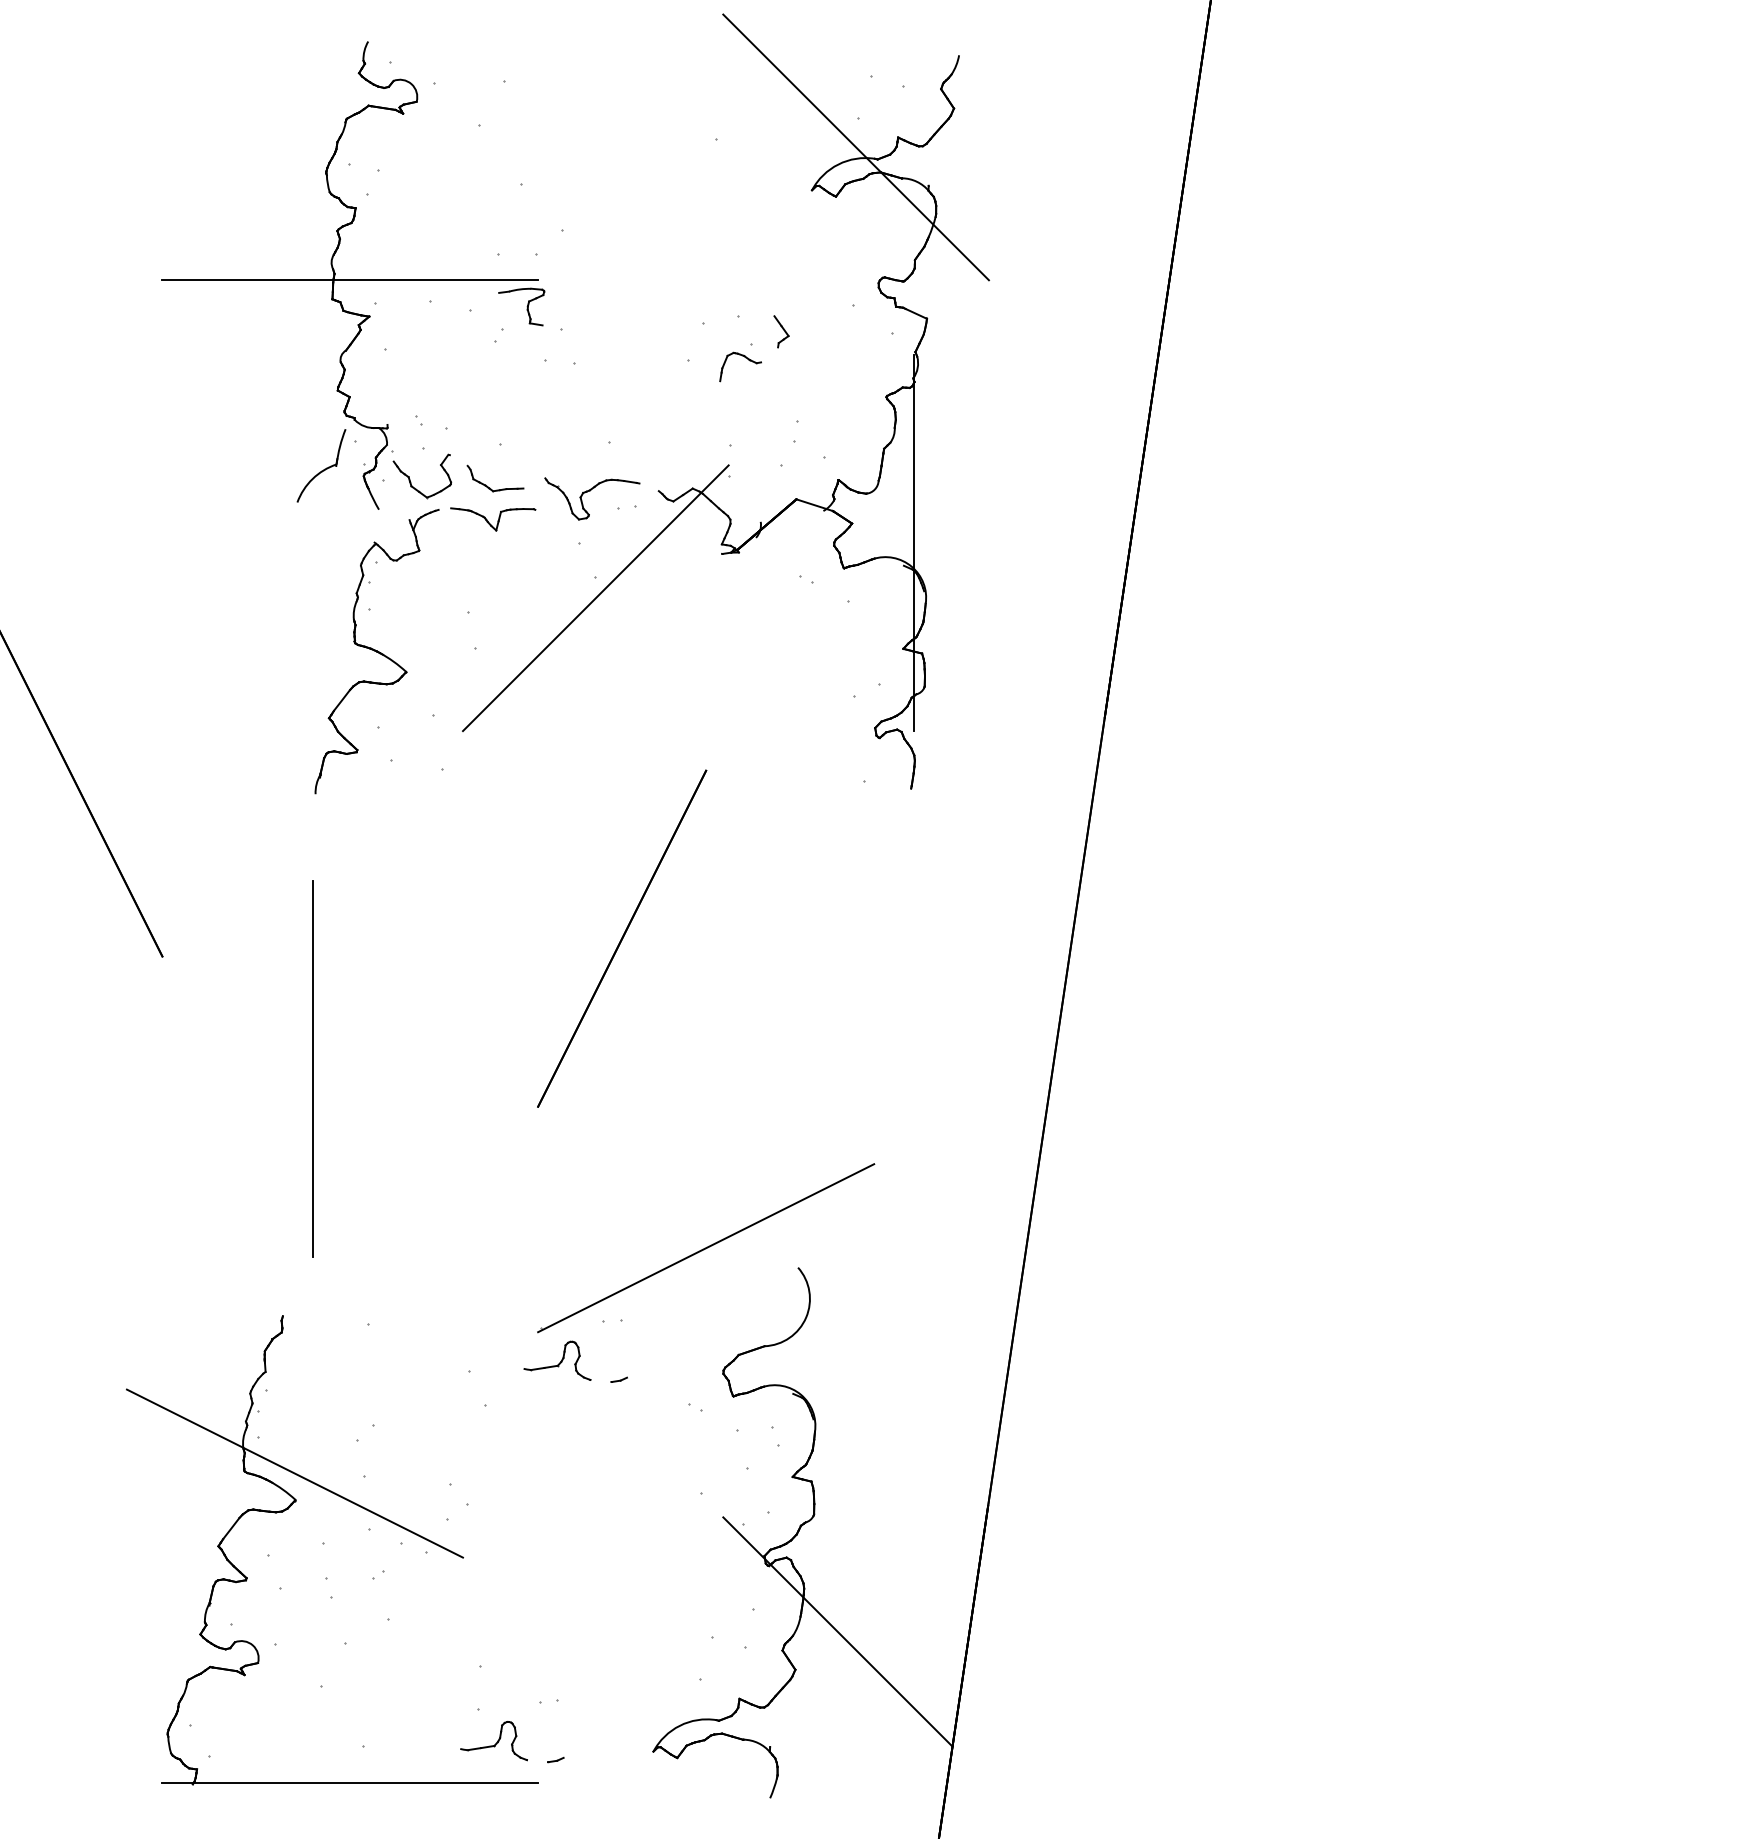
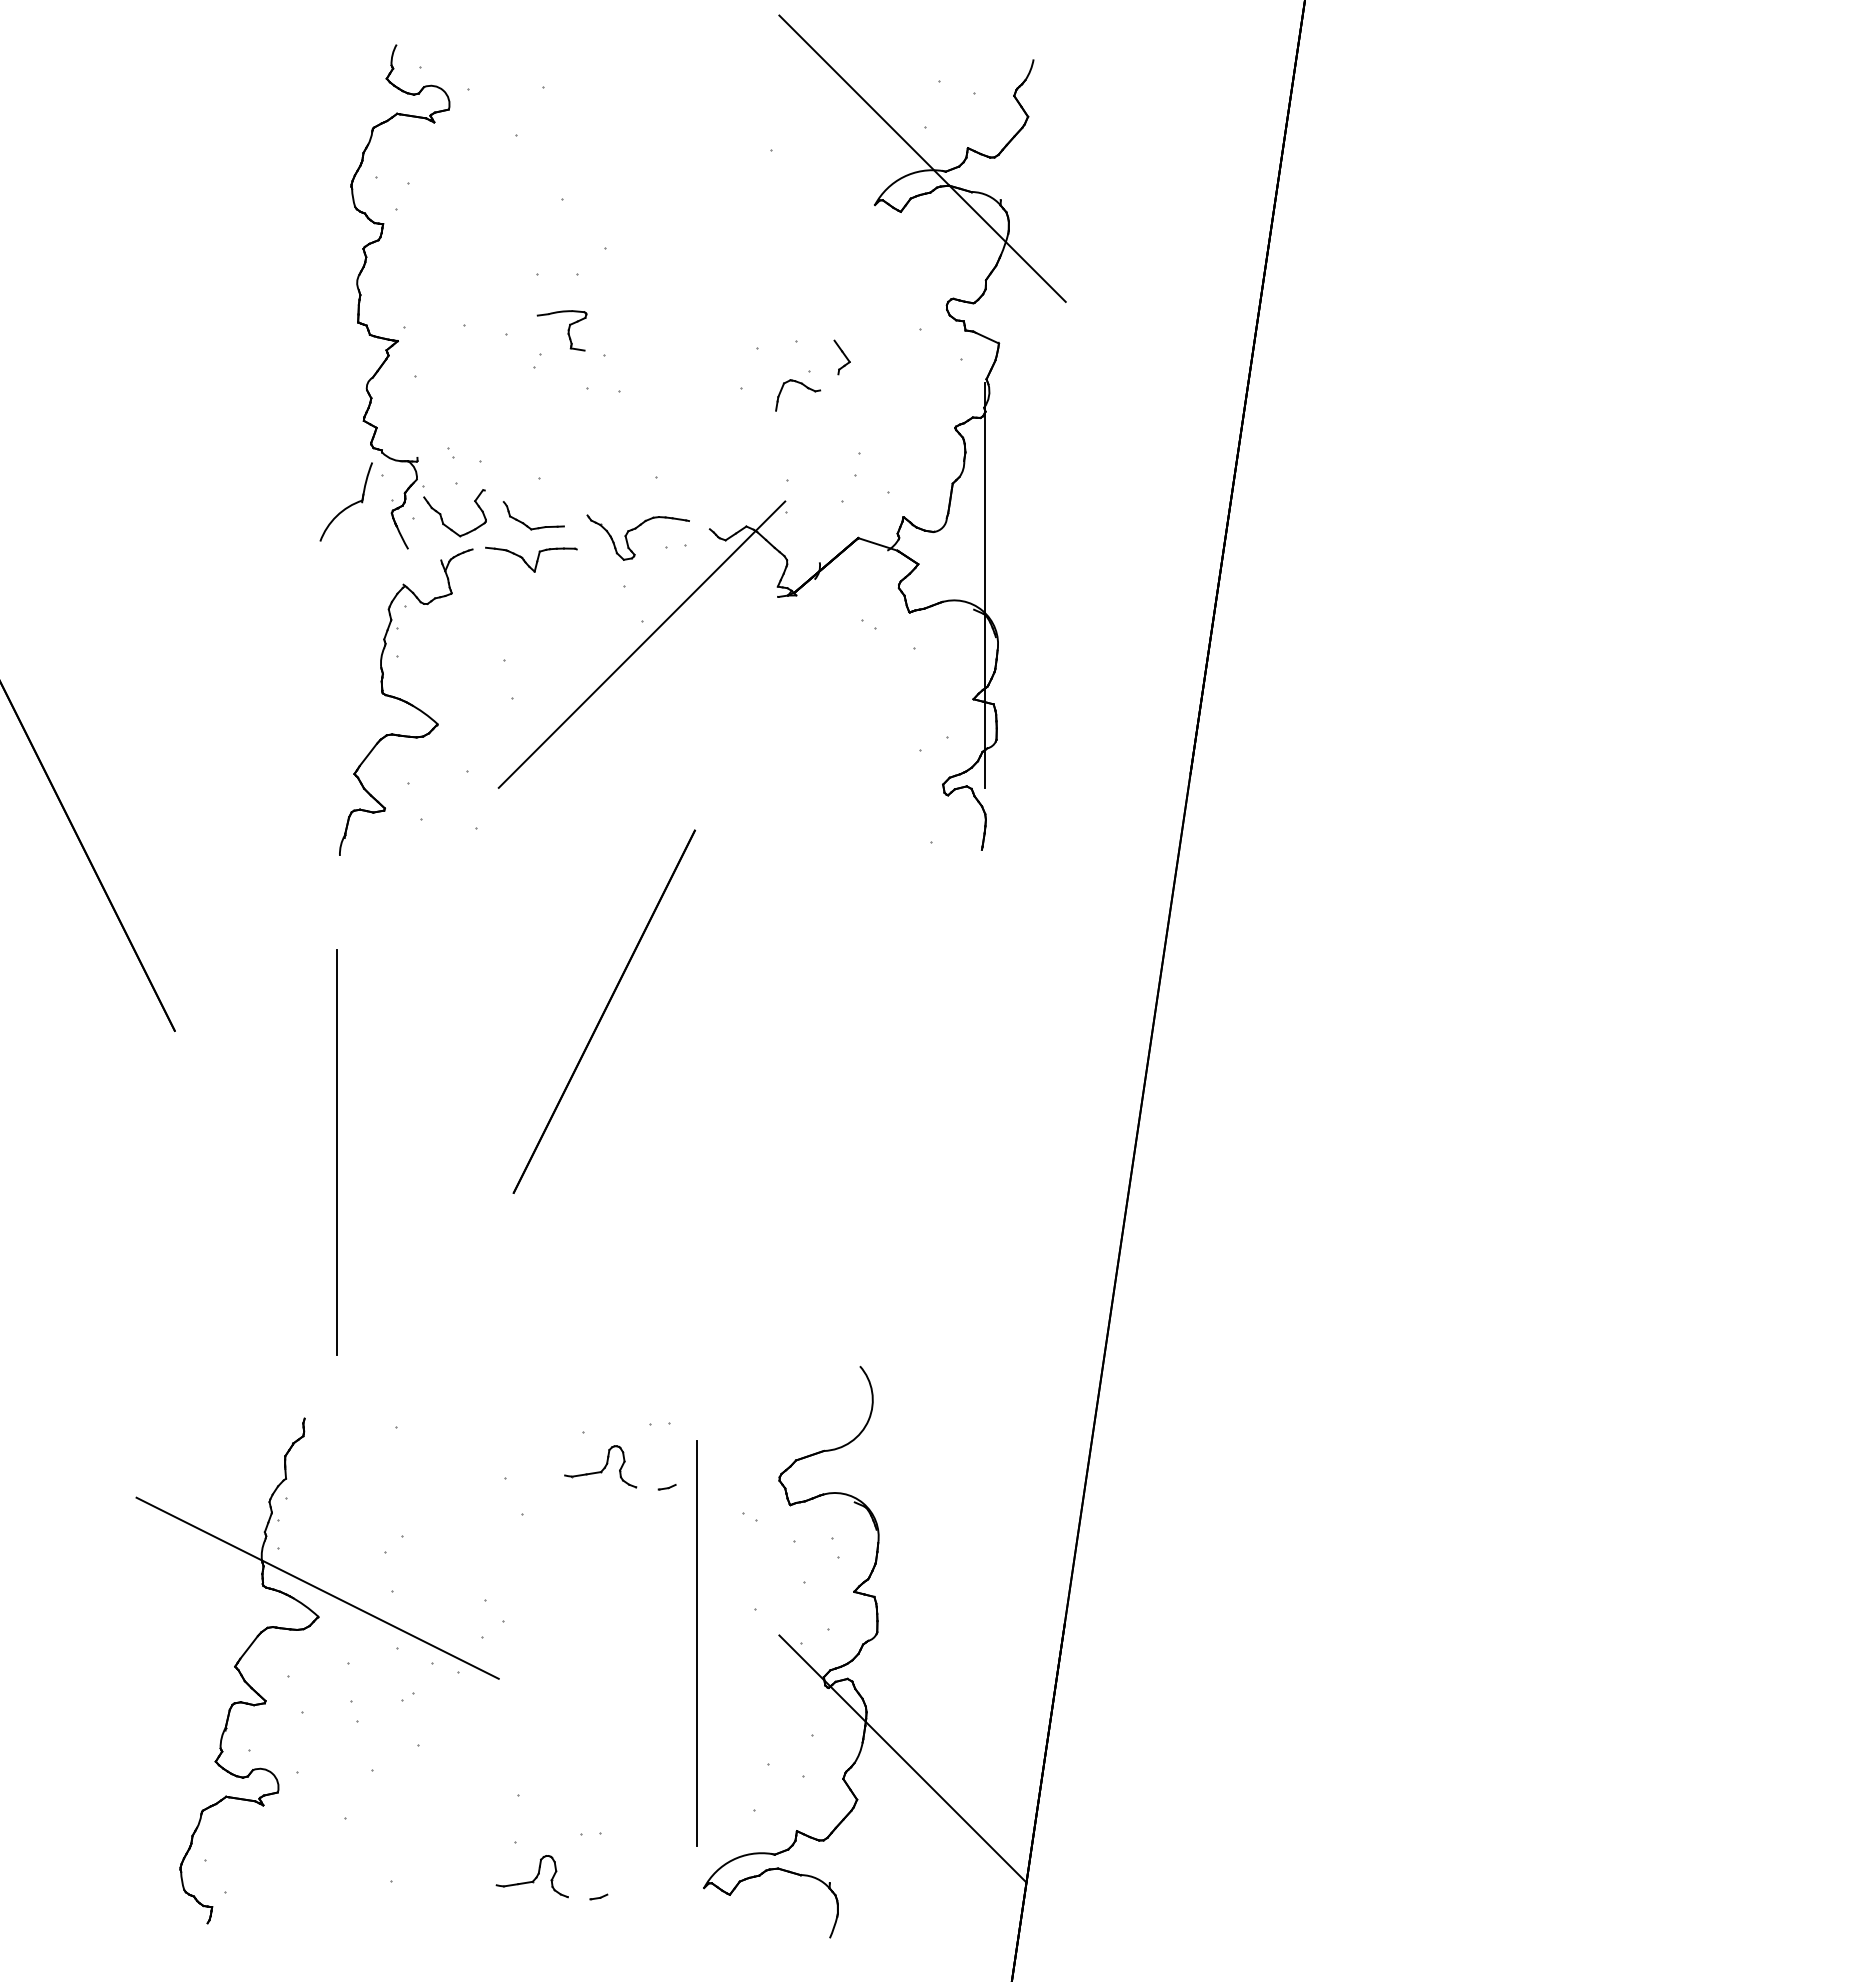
line: (349, 279) -> (376, 301), removed
line: (621, 938) -> (603, 1011), moved
line: (705, 1247) -> (760, 1344), removed
line: (646, 1524) -> (696, 1643), added
line: (349, 1782) -> (376, 1921), removed

